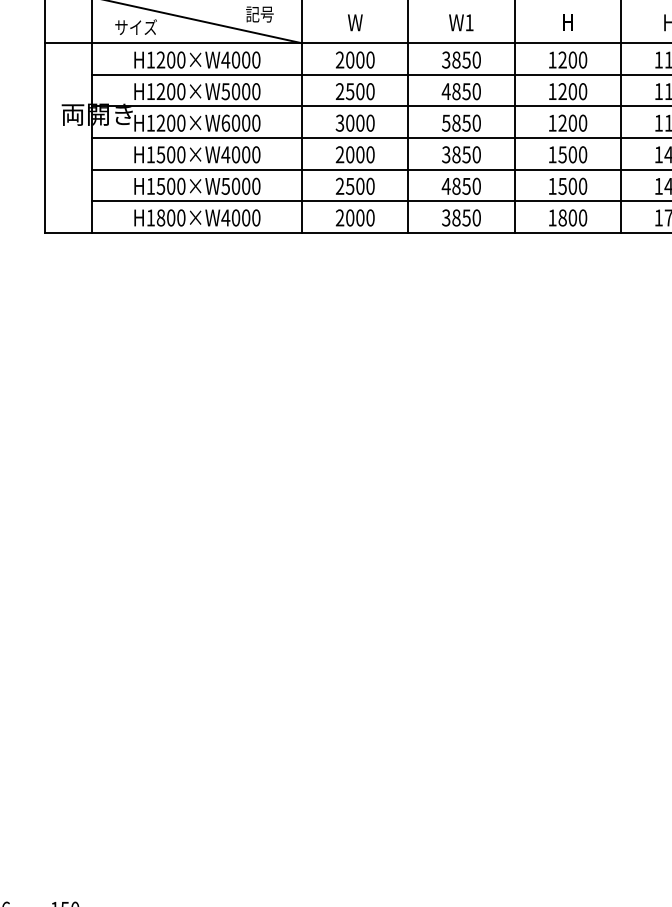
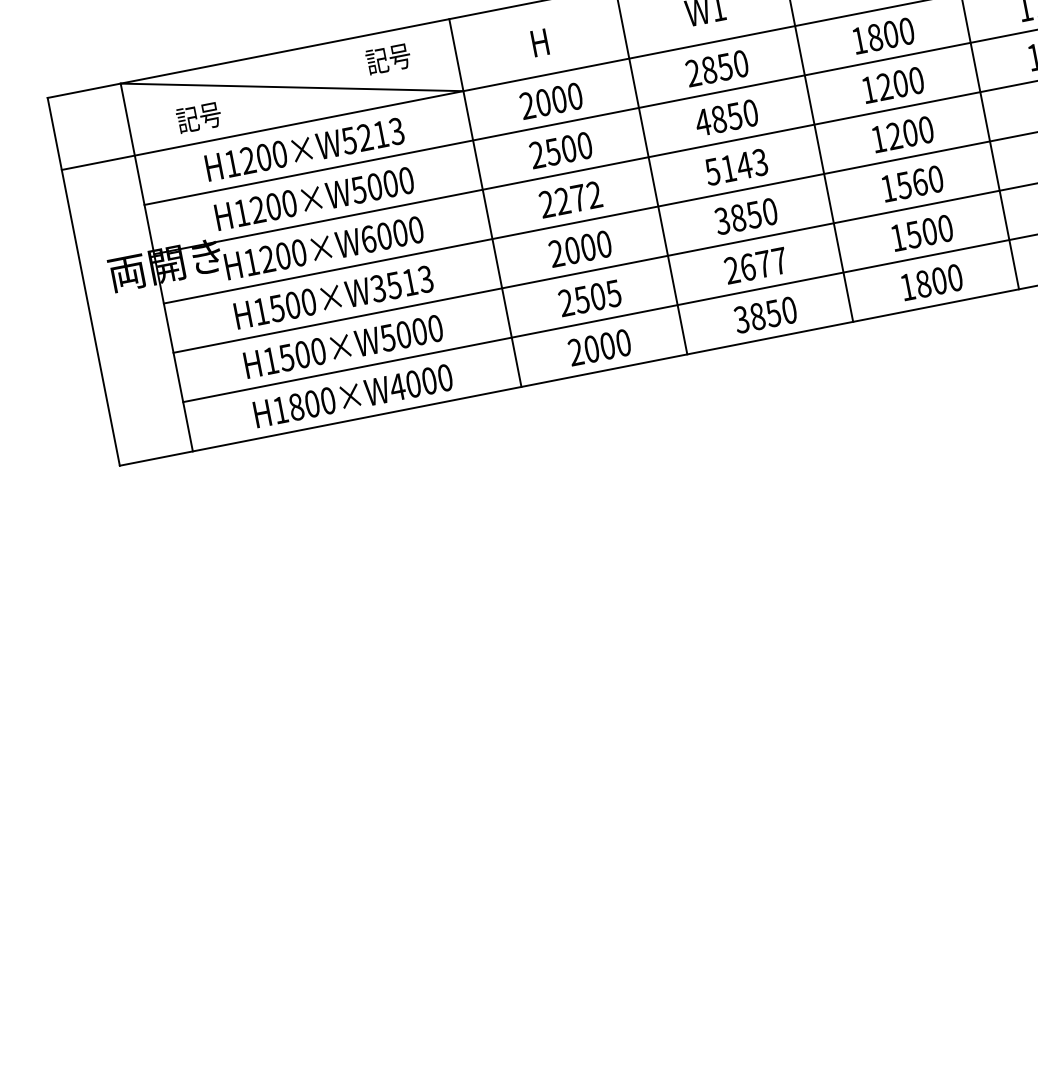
text: (355, 22) -> (540, 42), W -> H
text: (135, 27) -> (198, 117), サイズ -> 記号
text: (240, 59) -> (372, 135), H1200×W4000 -> H1200×W5213
text: (562, 59) -> (874, 36), 1200 -> 1800
text: (446, 60) -> (693, 73), 3850 -> 2850
text: (354, 122) -> (569, 198), 3000 -> 2272
text: (466, 122) -> (744, 164), 5850 -> 5143
text: (240, 154) -> (401, 283), H1500×W4000 -> H1500×W3513
text: (572, 154) -> (919, 181), 1500 -> 1560
text: (370, 185) -> (613, 292), 2500 -> 2505
text: (460, 185) -> (754, 264), 4850 -> 2677

